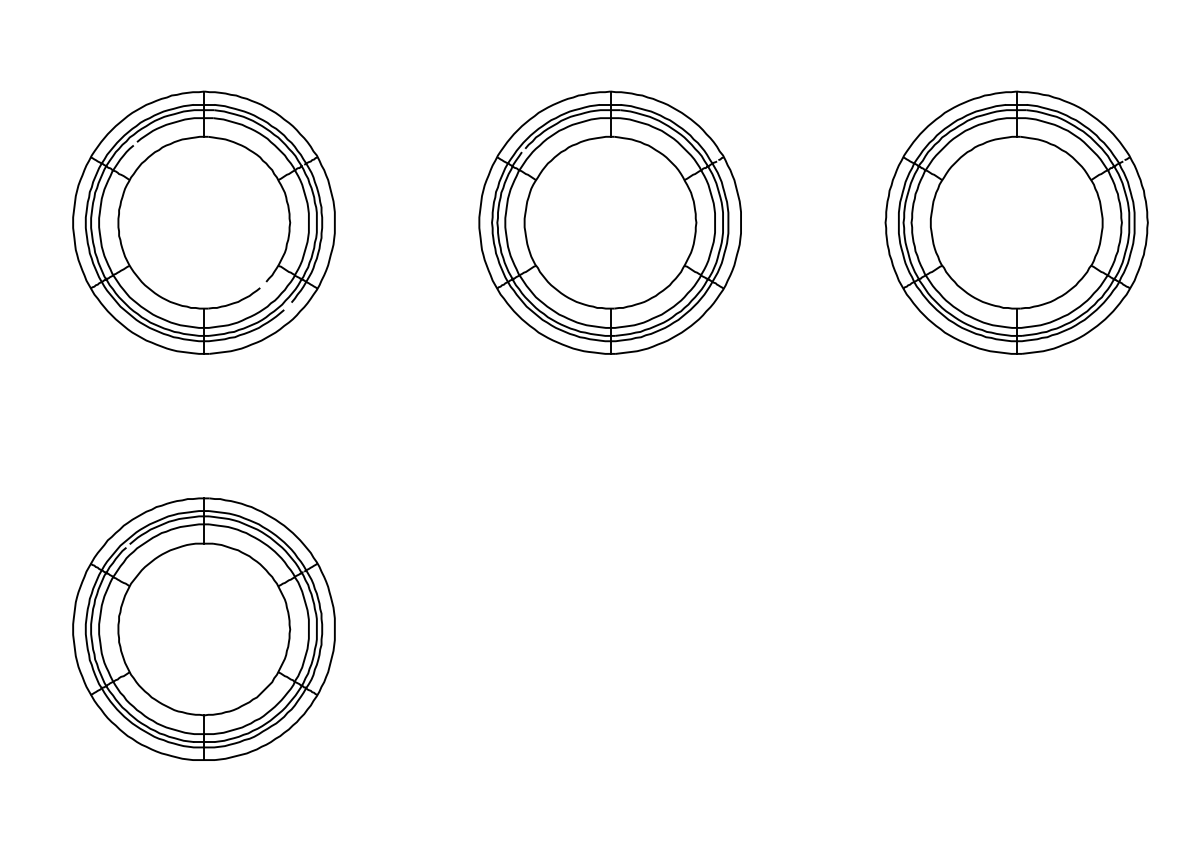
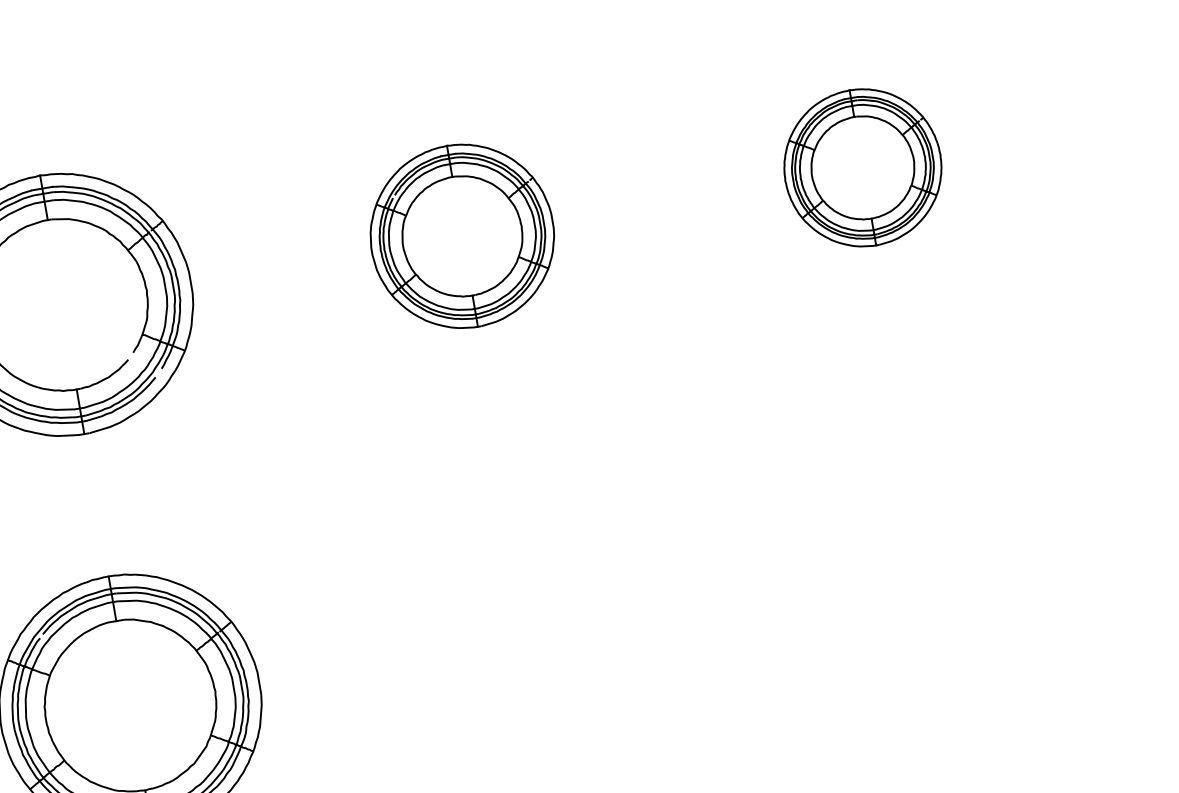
part: (609, 222) -> (461, 236), size x0.7
part: (1016, 222) -> (862, 167), size x0.6

